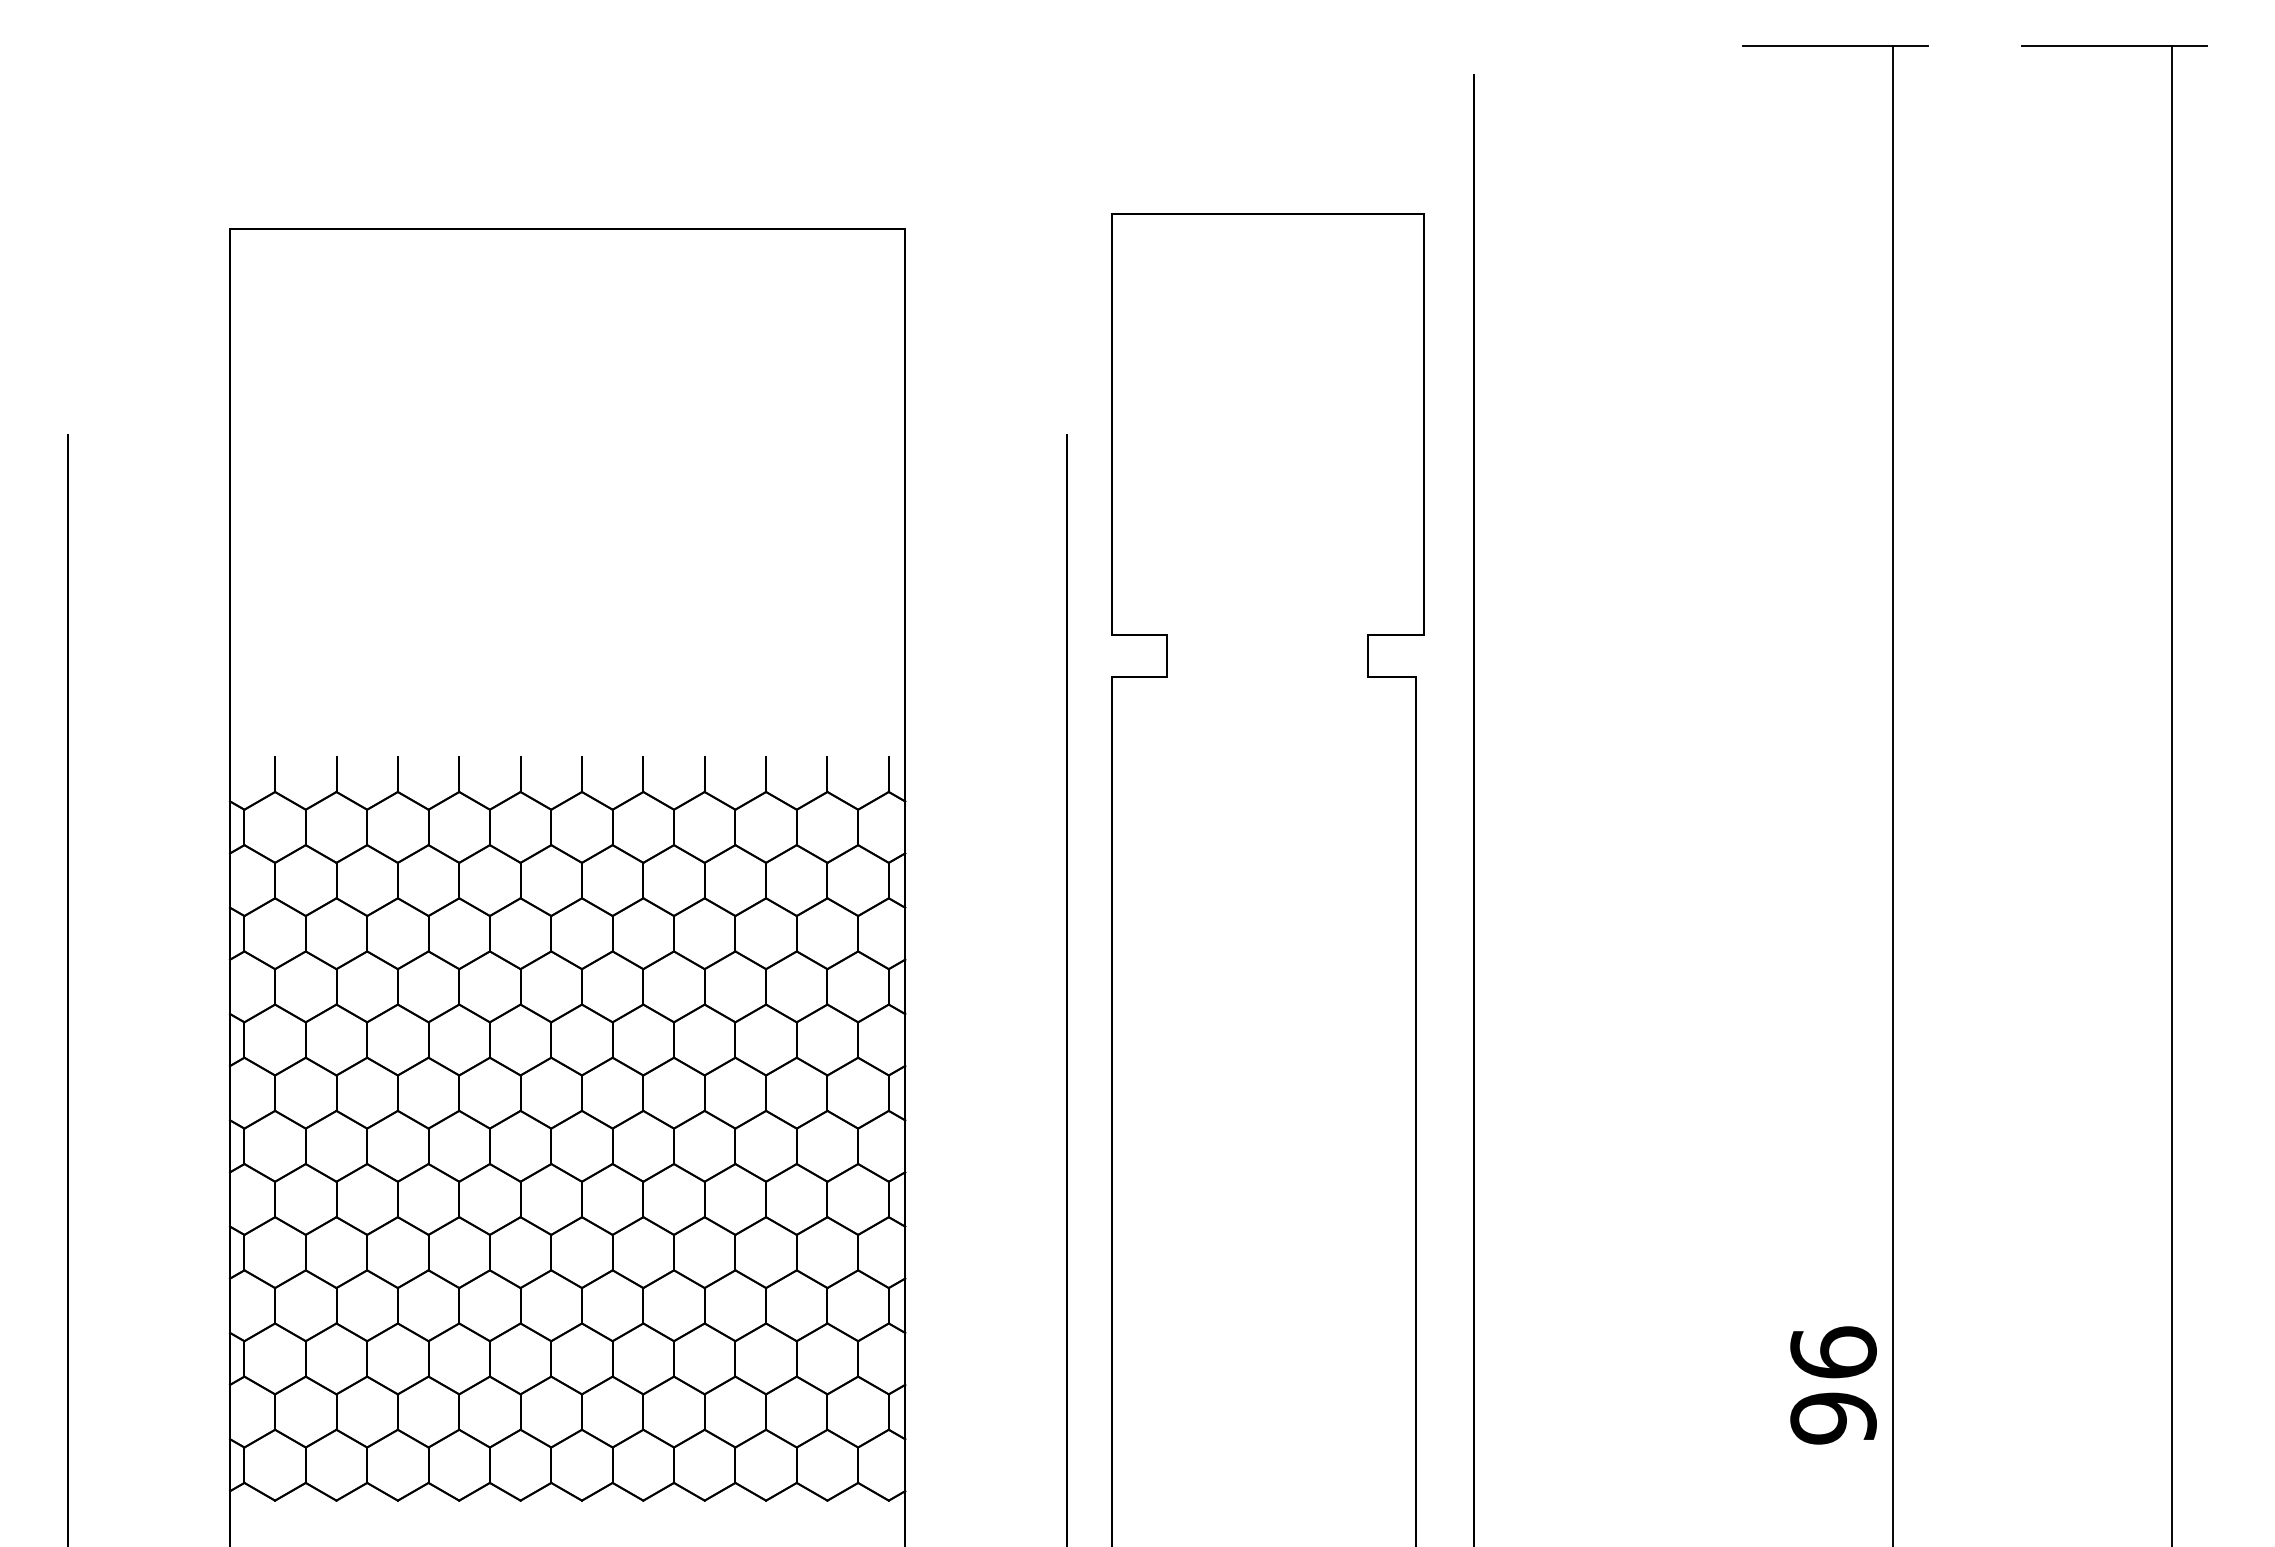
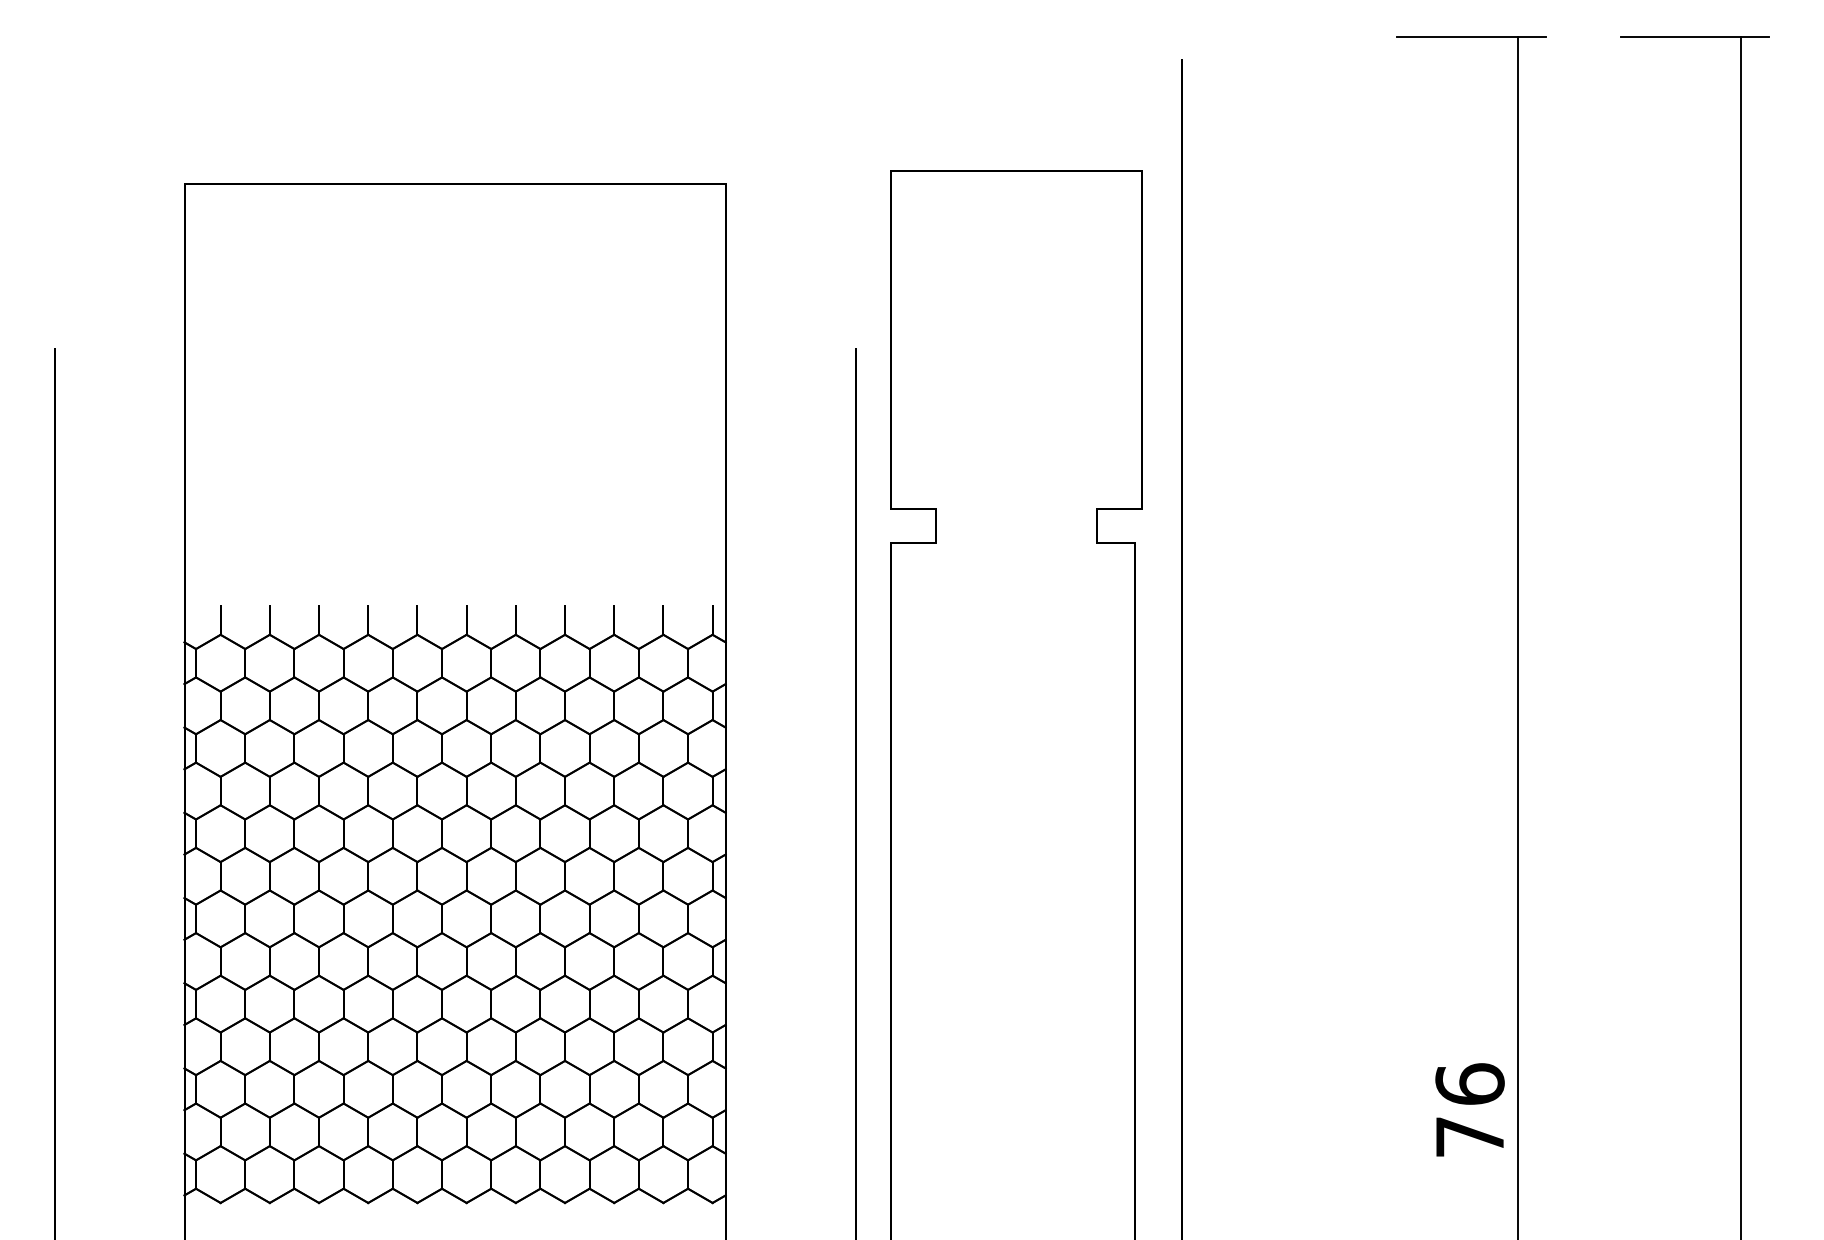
text: (1833, 1418) -> (1469, 1137), 96 -> 76

